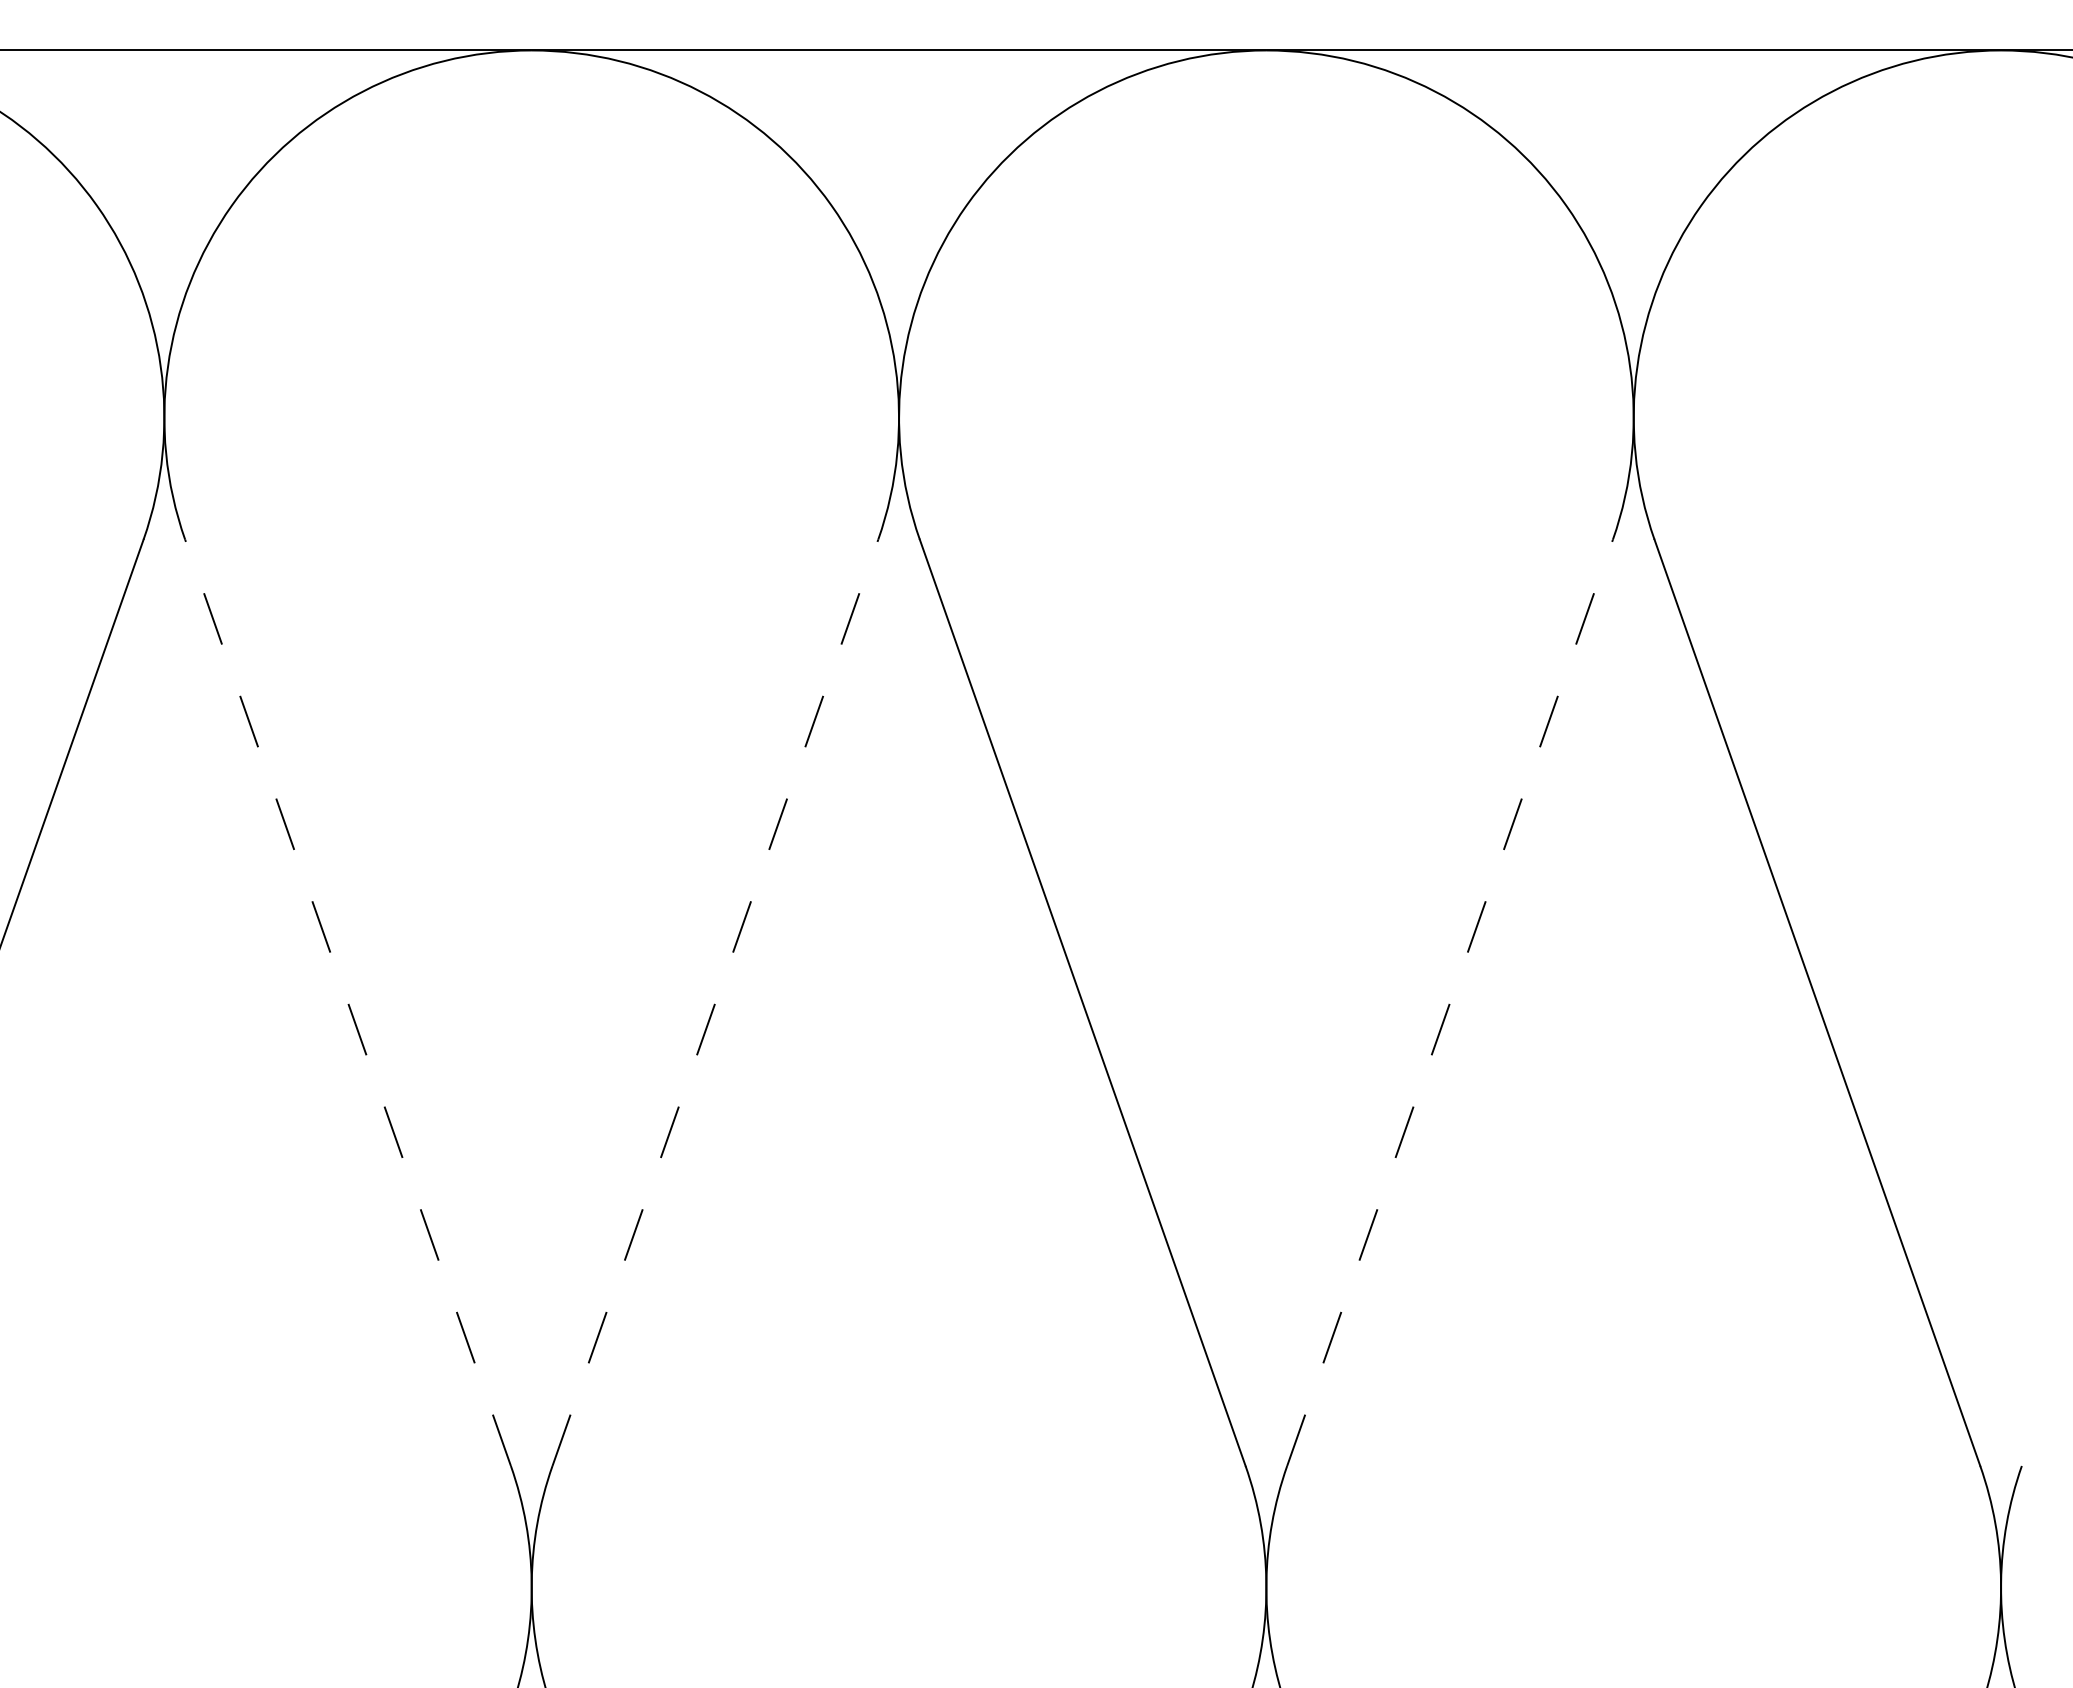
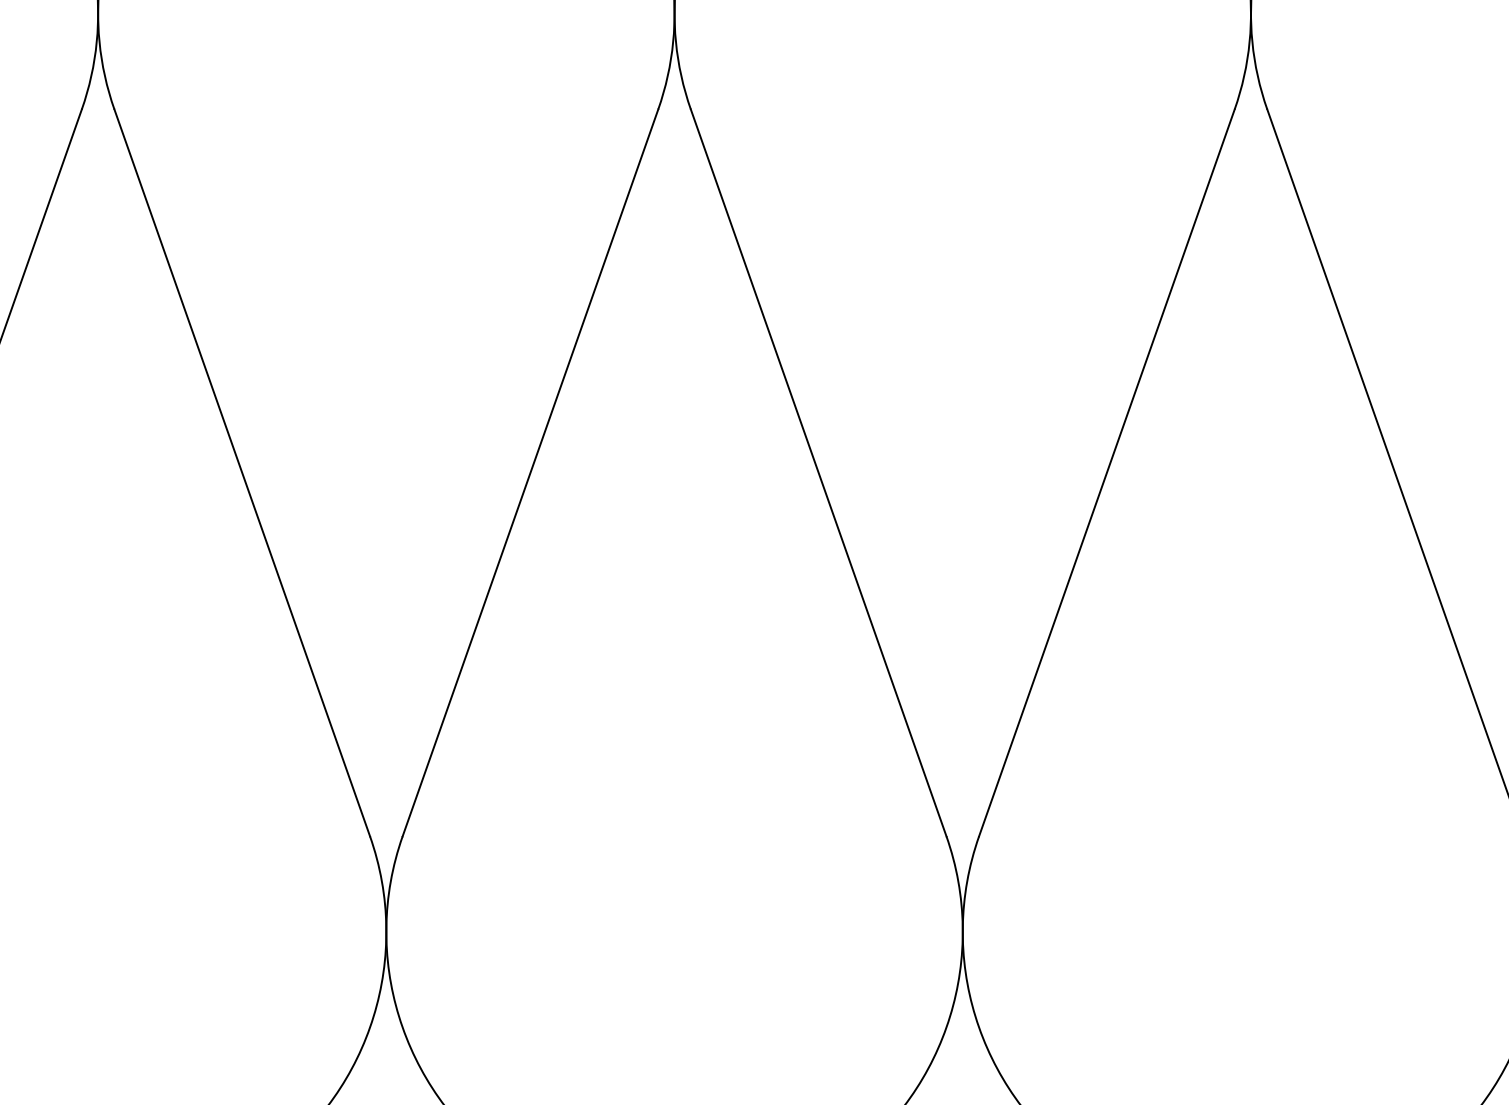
line: (348, 1002) -> (242, 472), dashed -> solid
line: (715, 1002) -> (530, 472), dashed -> solid
line: (1450, 1002) -> (1107, 472), dashed -> solid

